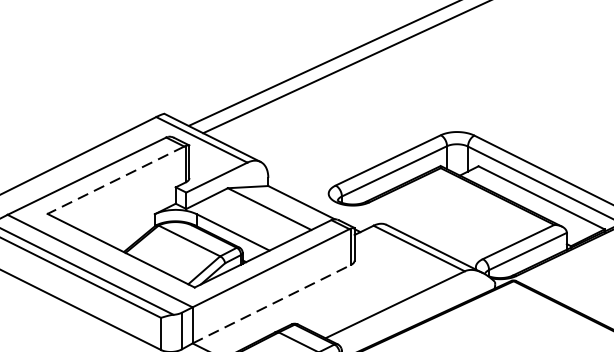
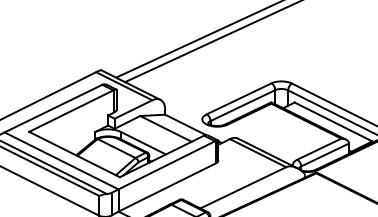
line: (116, 180) -> (71, 111), dashed -> solid
line: (272, 304) -> (167, 187), dashed -> solid

